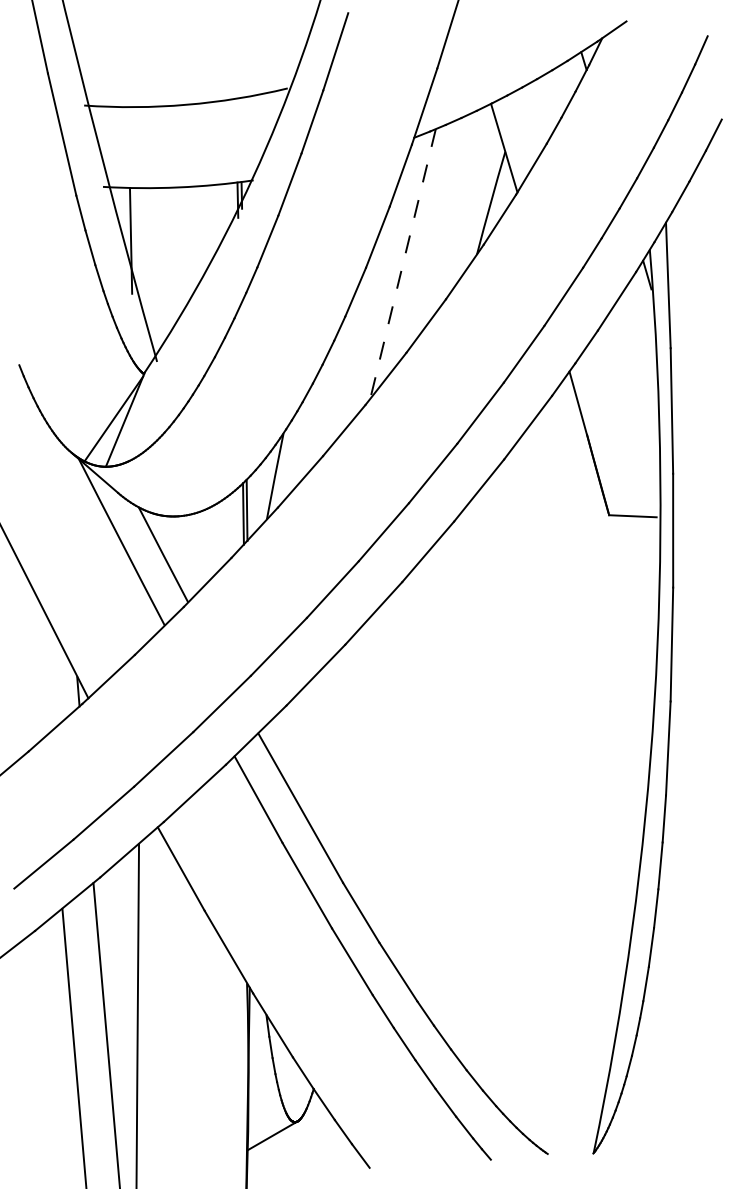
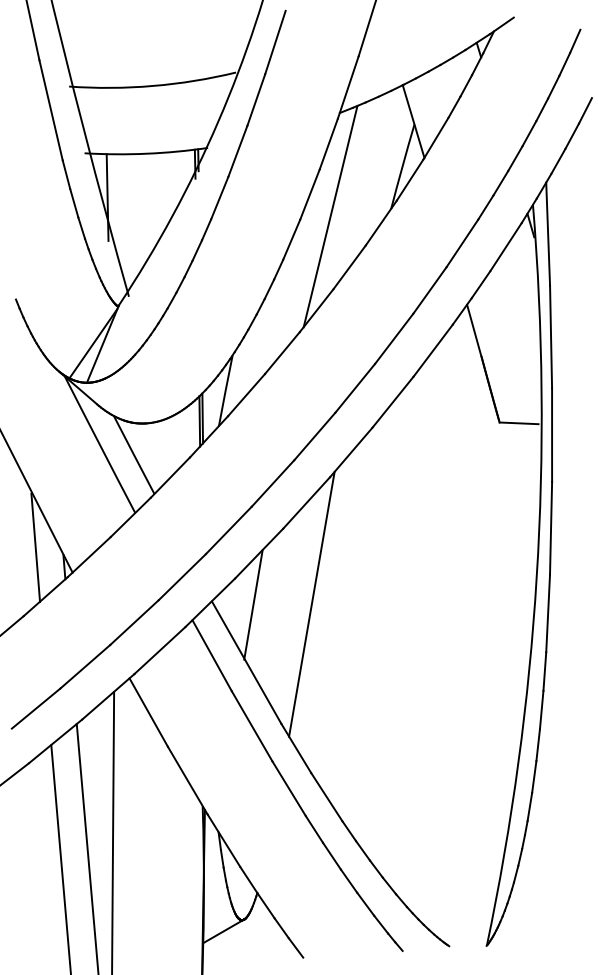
line: (402, 263) -> (330, 216), dashed -> solid
line: (43, 667) -> (35, 547), added
line: (309, 737) -> (253, 604), added
line: (379, 737) -> (311, 604), added

